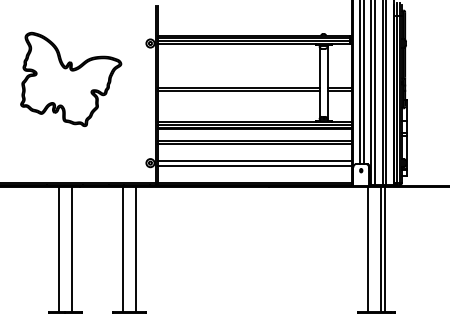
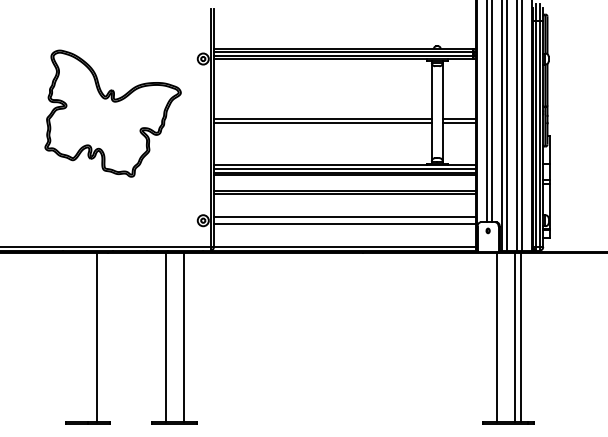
part: (70, 79) -> (112, 113), moved
line: (58, 249) -> (79, 337), removed

